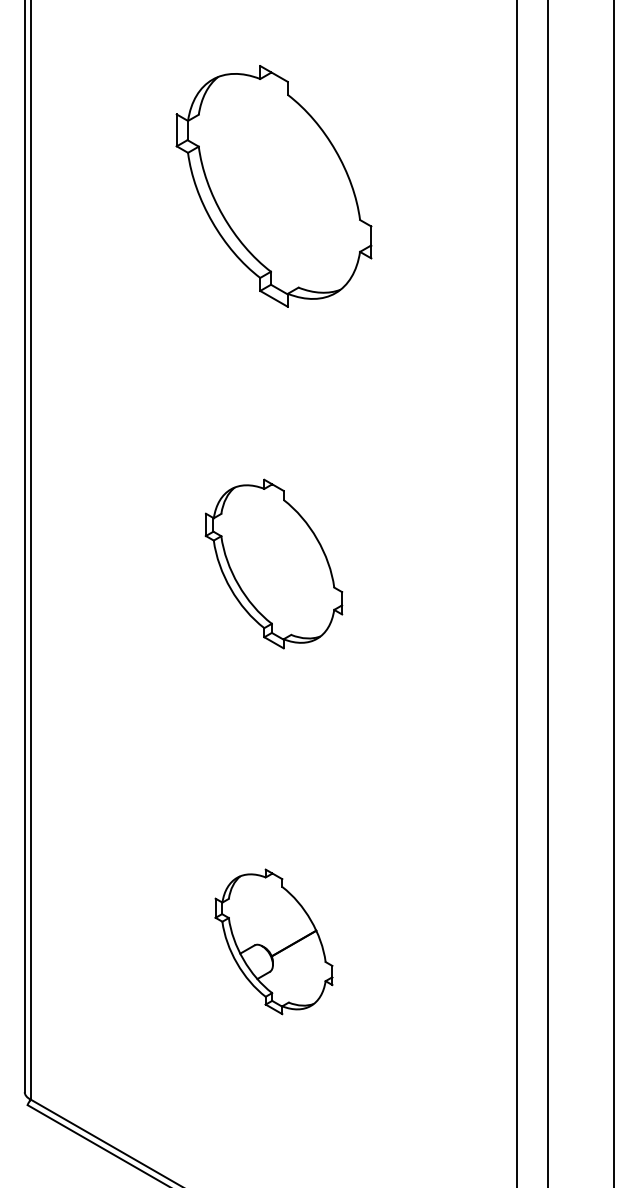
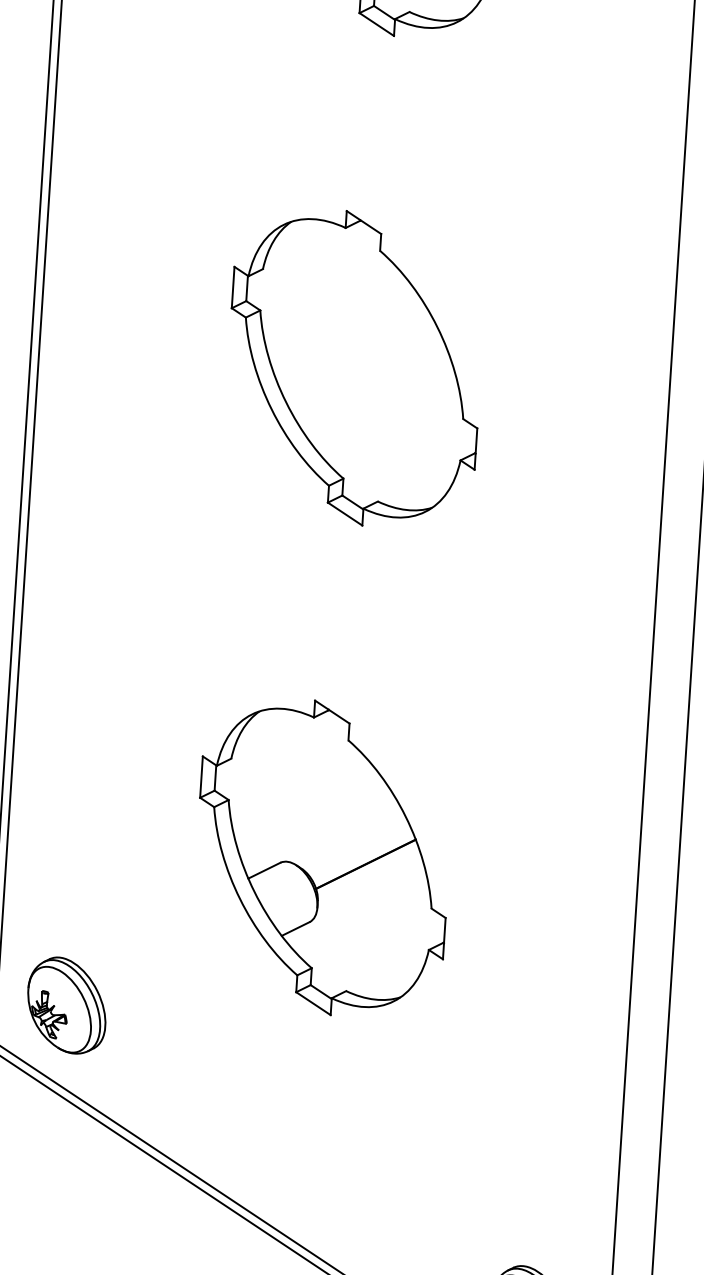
part: (273, 563) -> (353, 367), size x1.43
part: (273, 941) -> (322, 857), size x1.67
part: (84, 1067) -> (66, 1004), added

